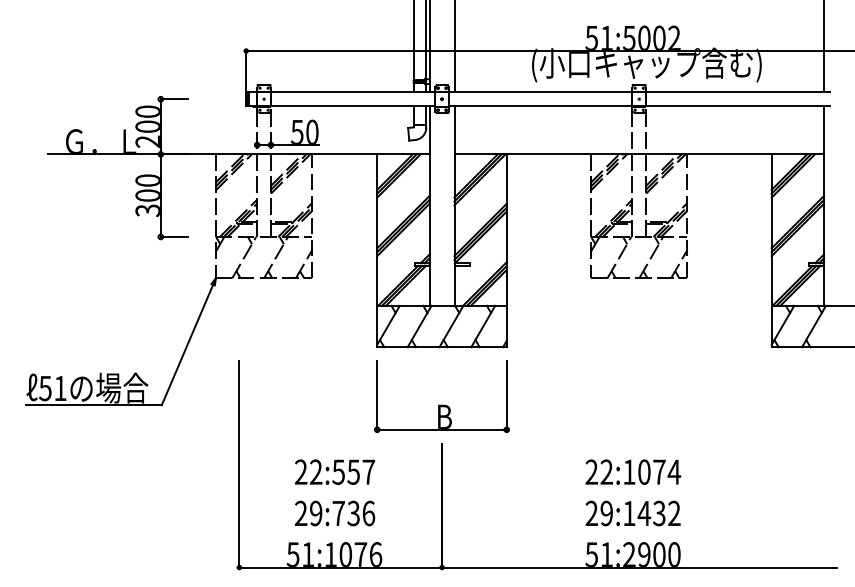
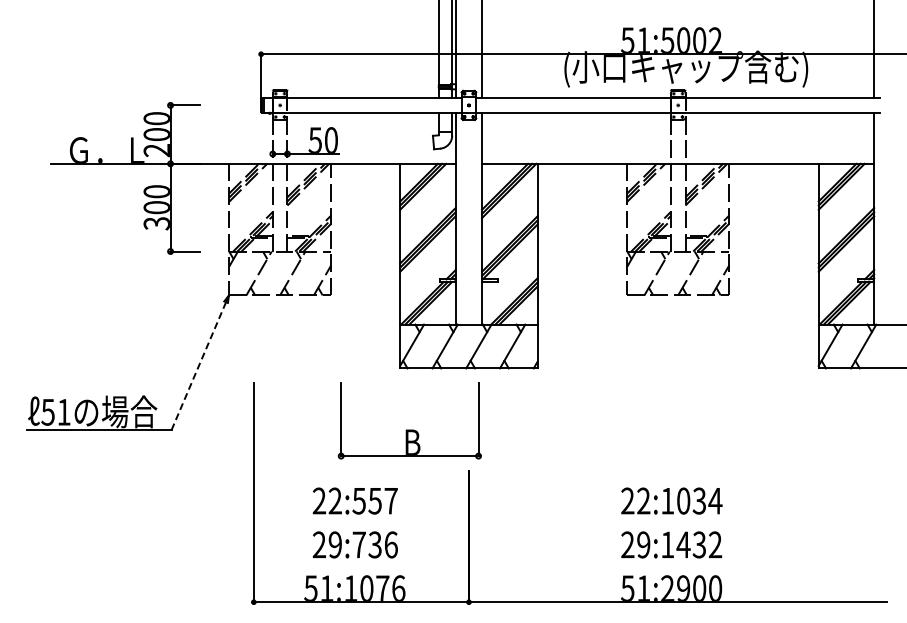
line: (187, 345) -> (198, 366), solid -> dashed
part: (441, 404) -> (409, 429), moved
text: (659, 471) -> (699, 500), 22:1074 -> 22:1034

